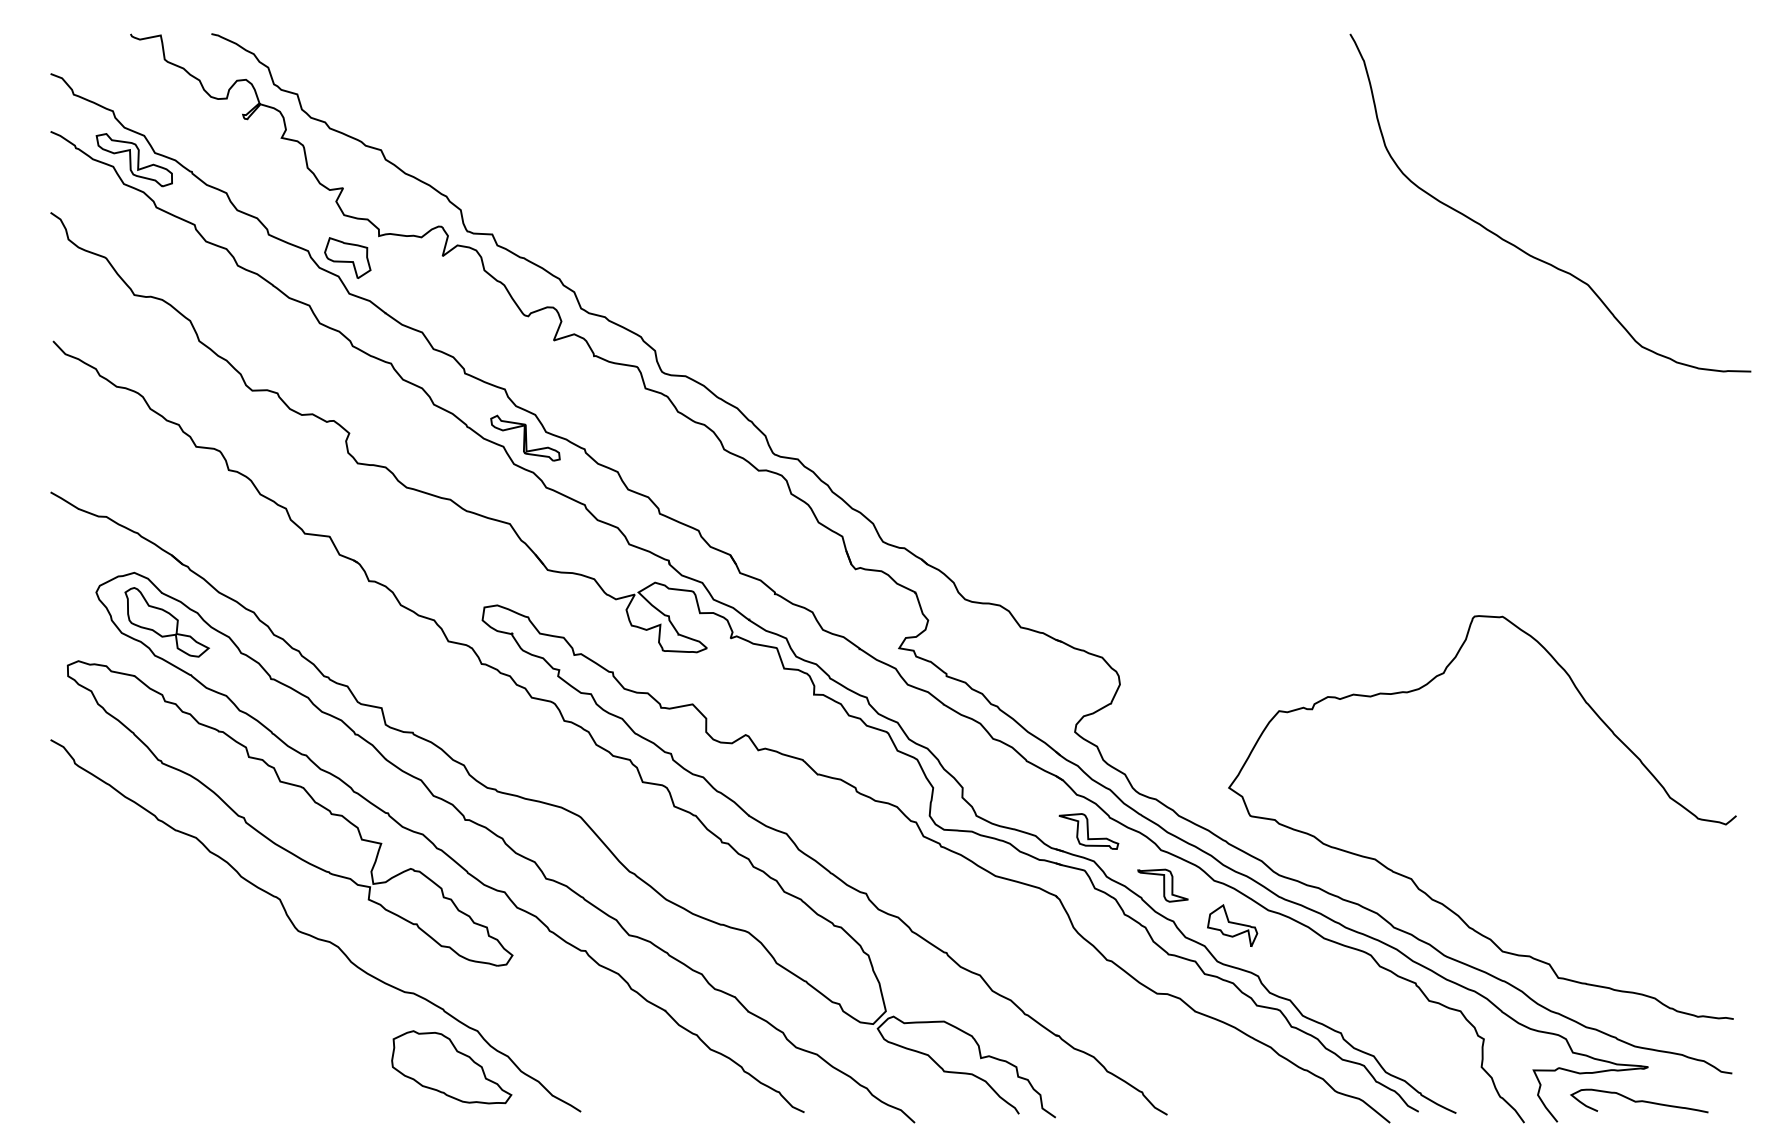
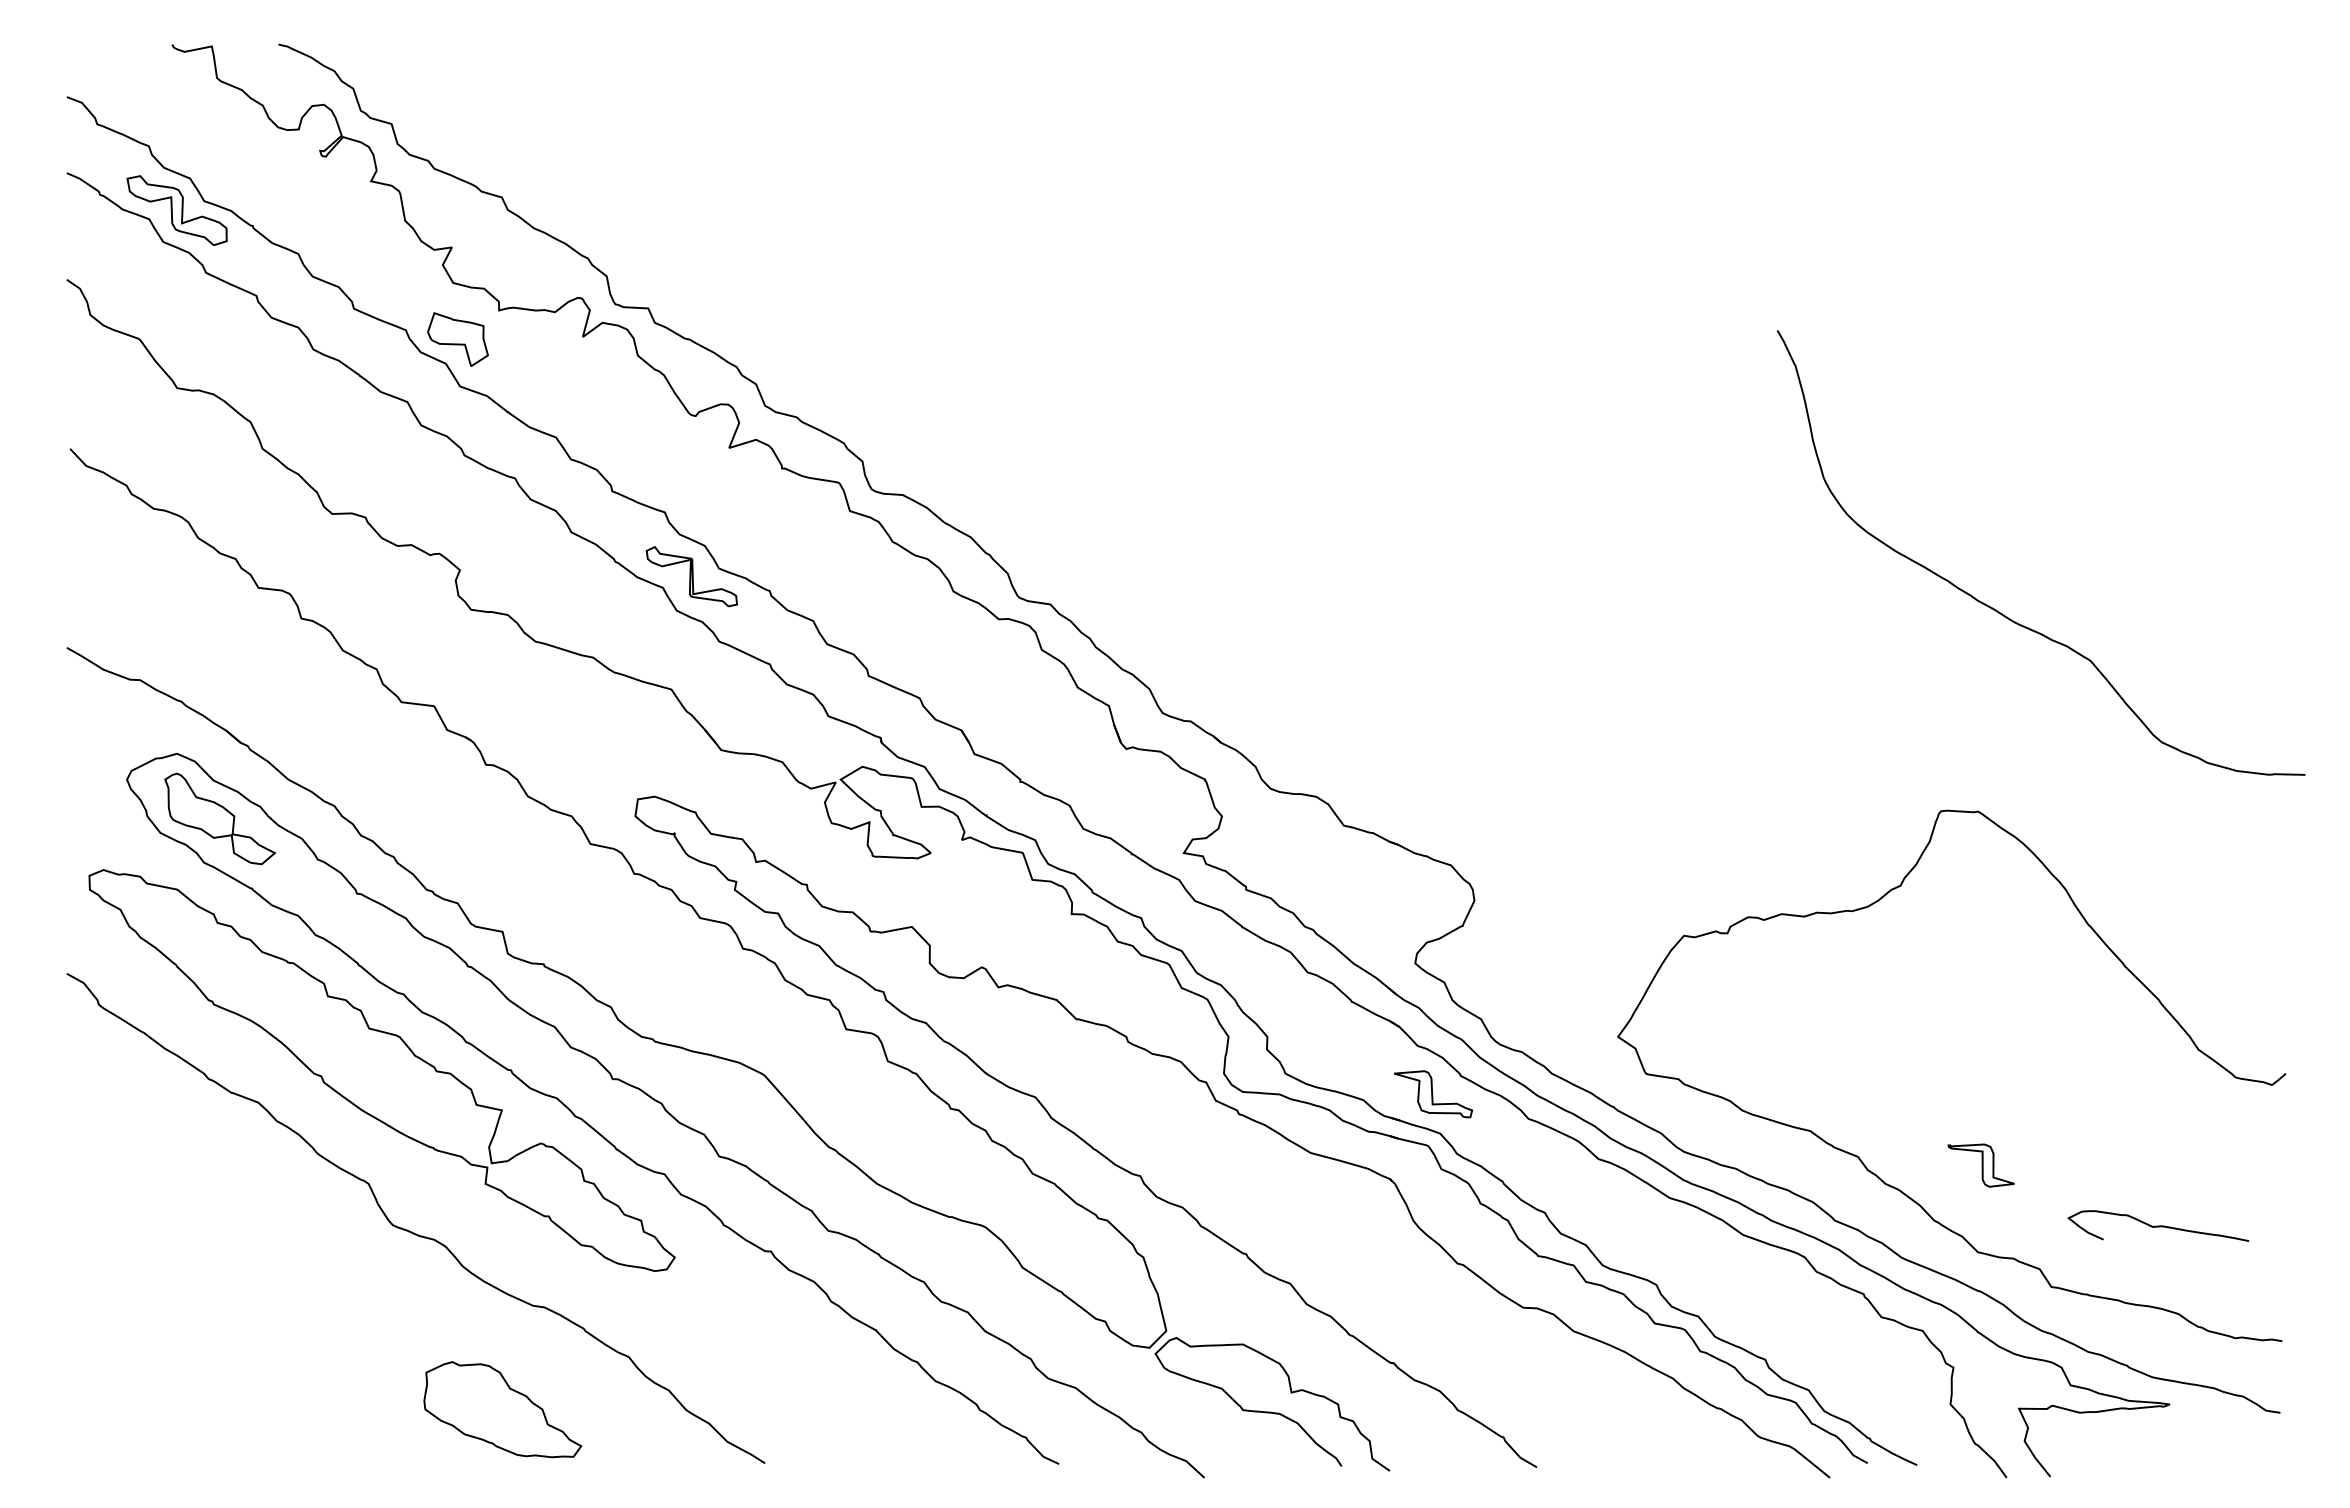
curve: (1521, 248) -> (2002, 613), moved
part: (1162, 885) -> (1980, 1165), moved
part: (1232, 925) -> (1622, 1218), removed
part: (451, 1067) -> (502, 1409), moved
curve: (1639, 1100) -> (2158, 1225), moved

